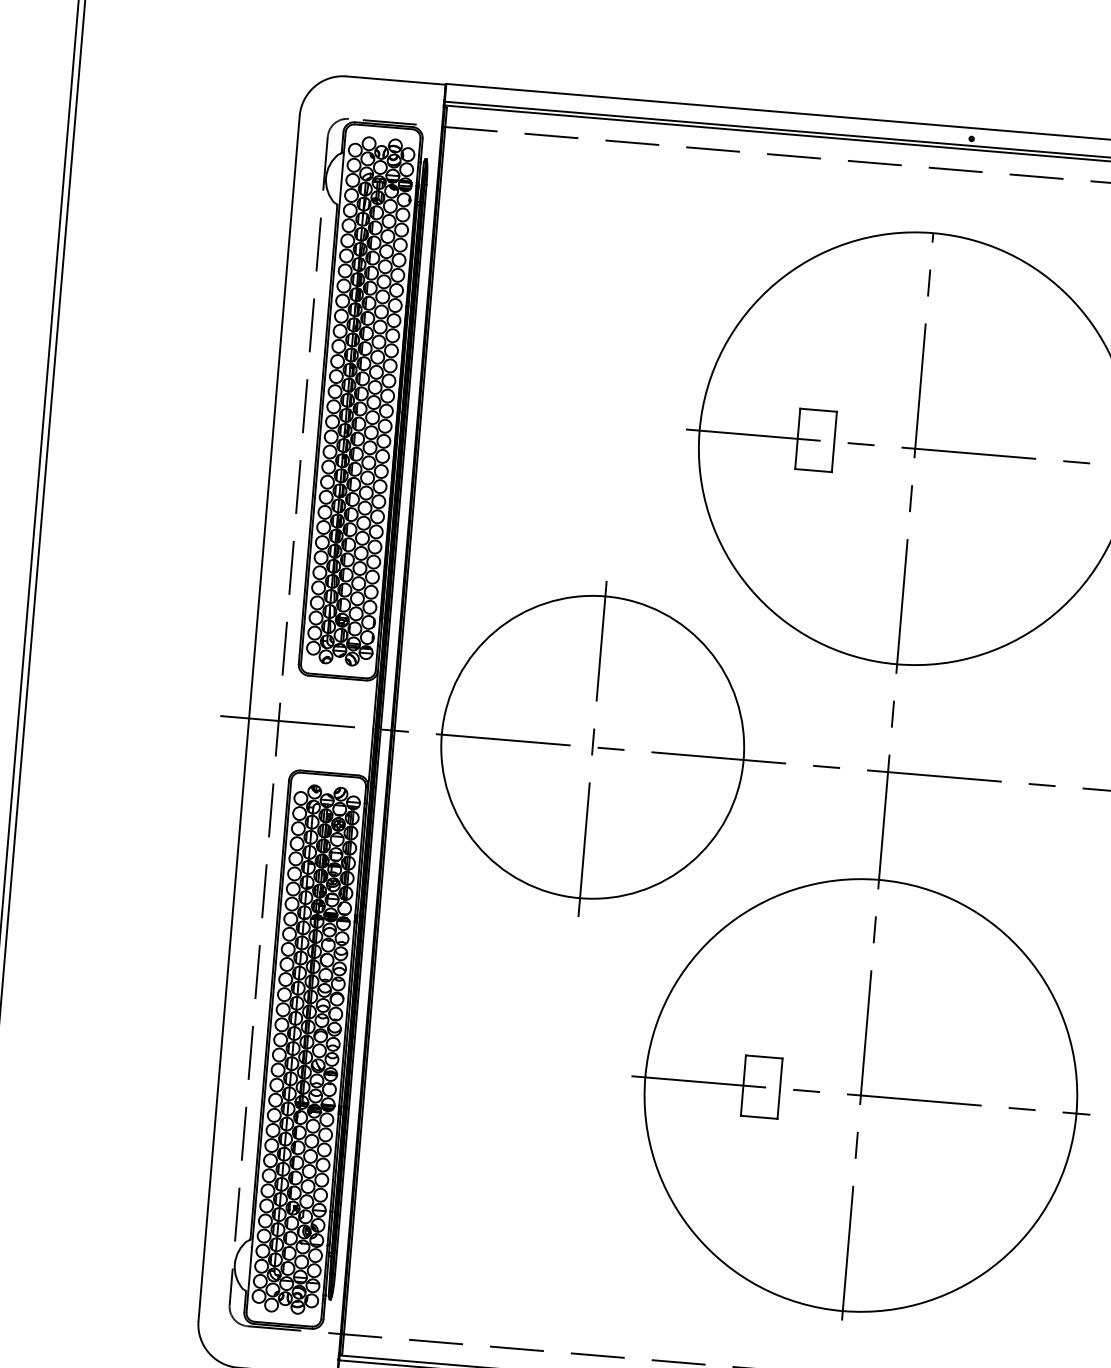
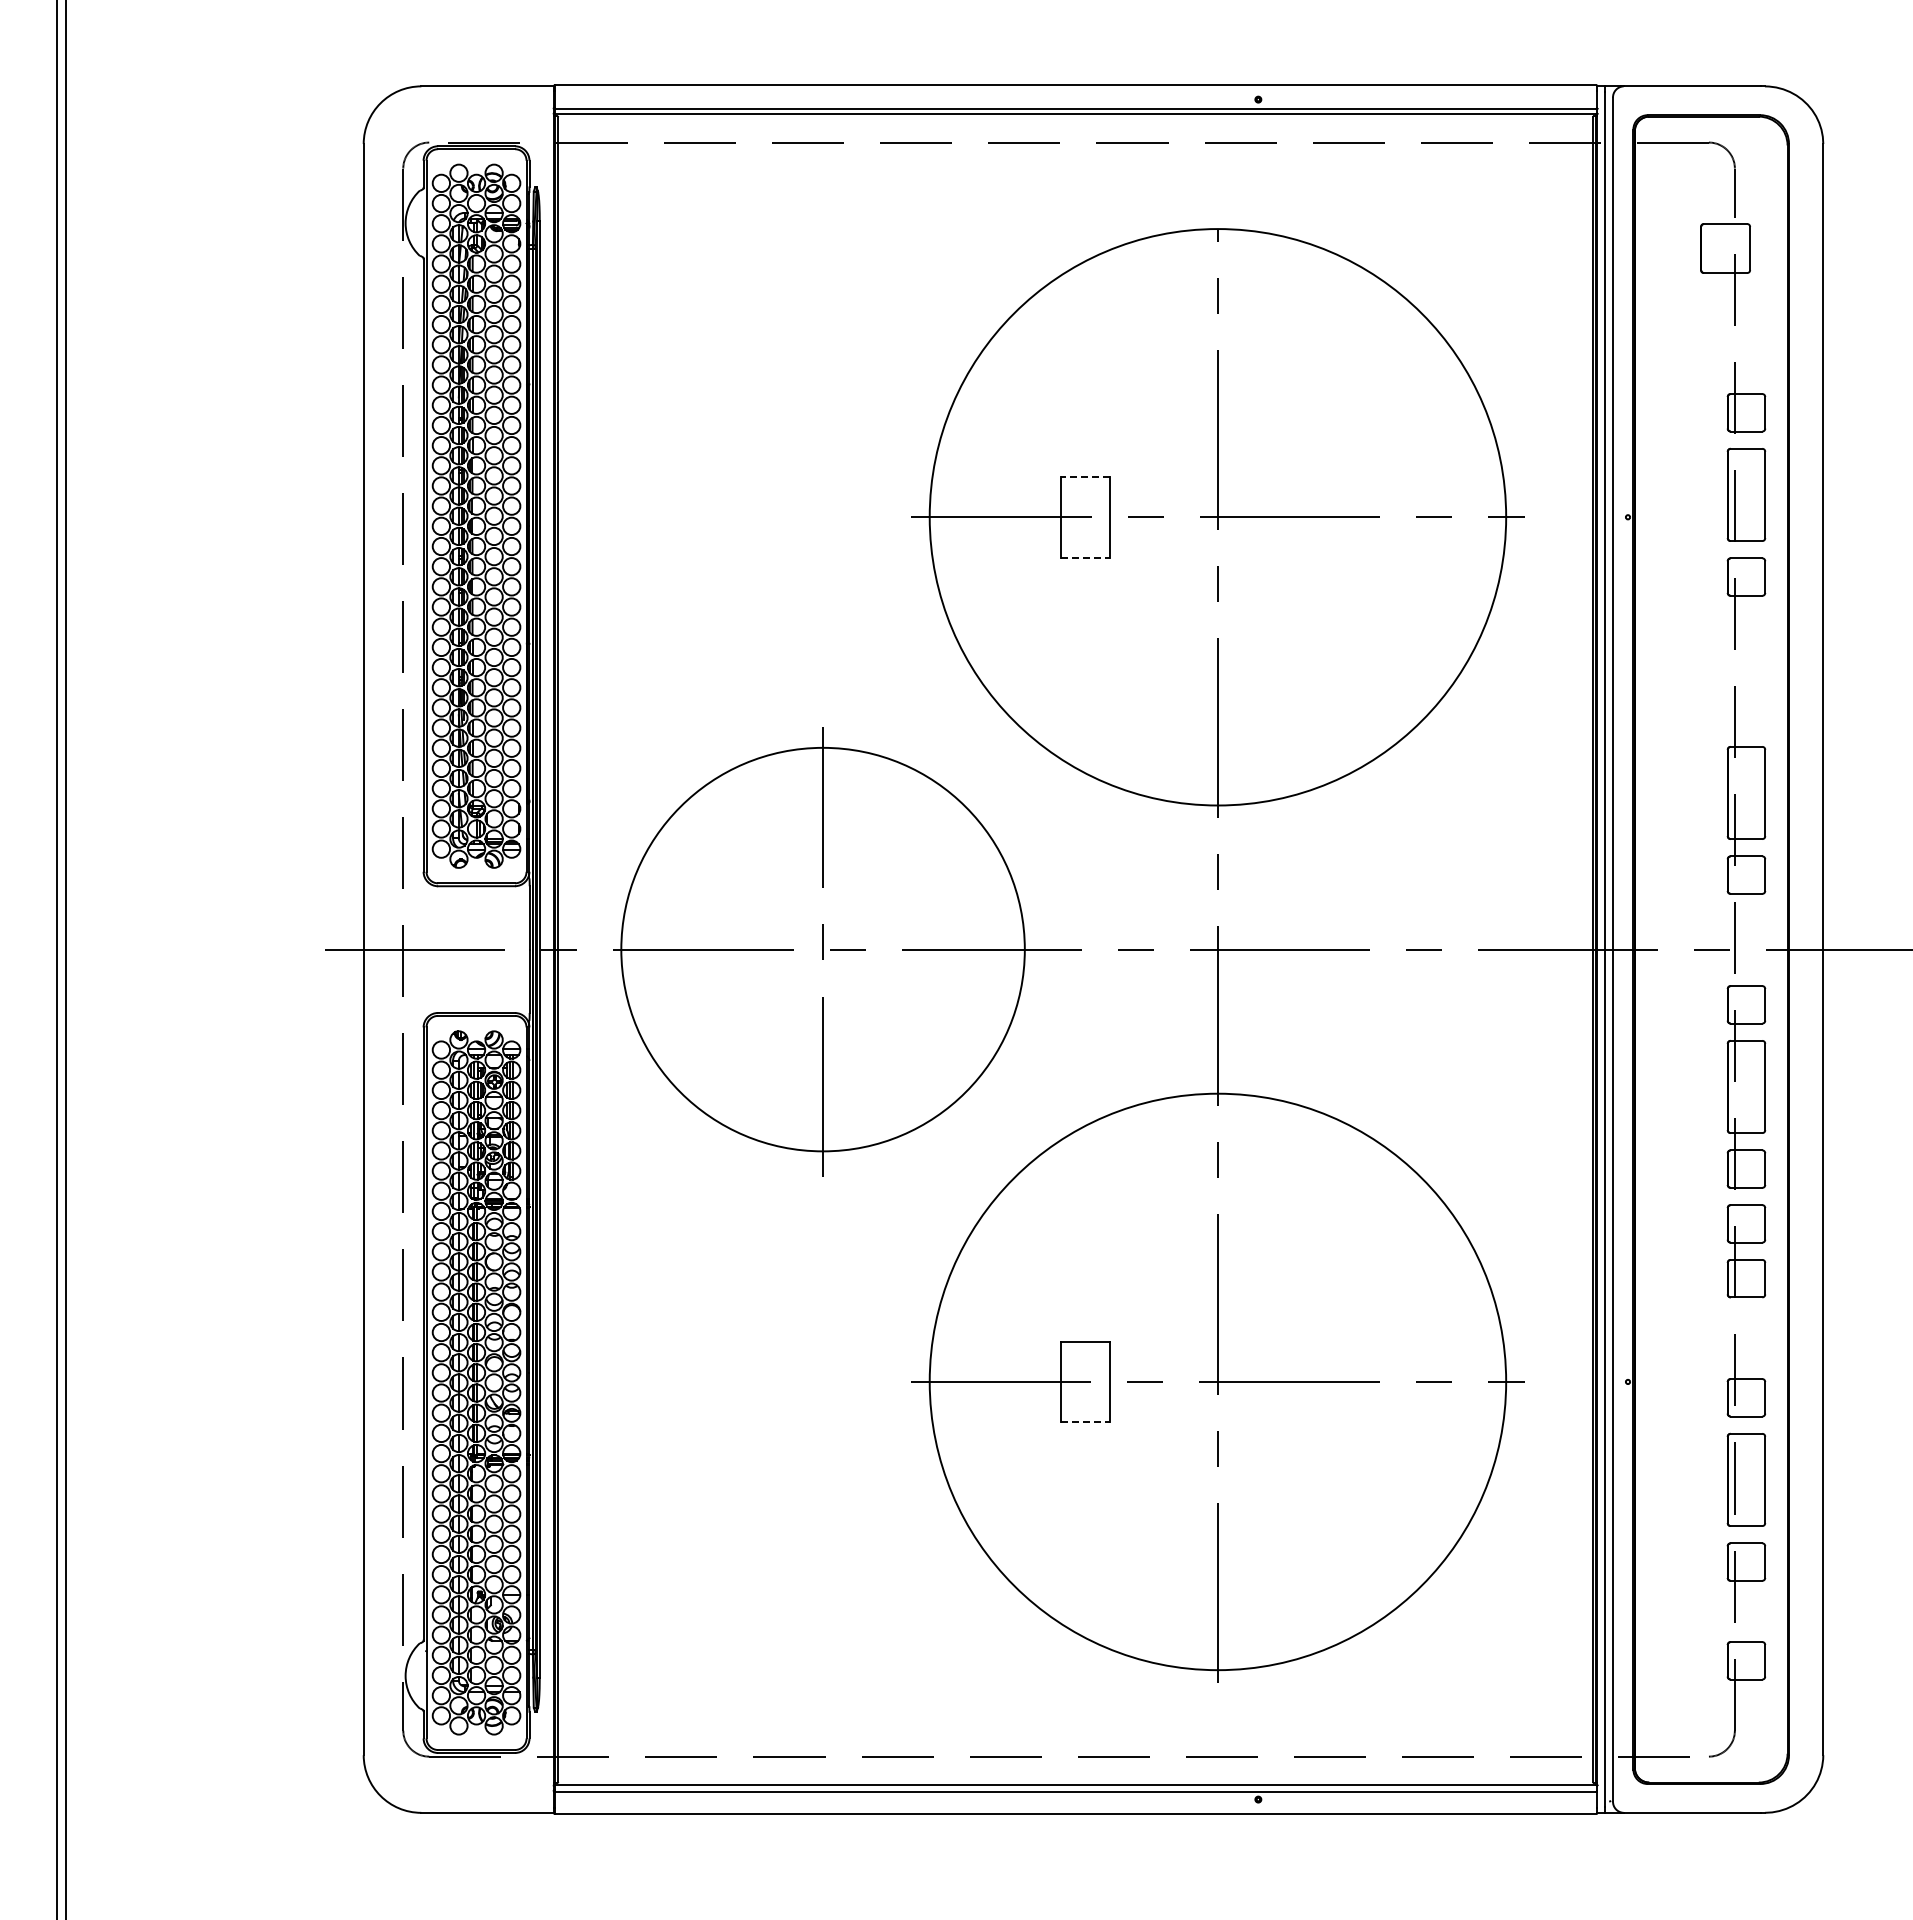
line: (817, 409) -> (1084, 476), solid -> dashed
line: (813, 470) -> (1085, 557), solid -> dashed
line: (759, 1117) -> (1085, 1422), solid -> dashed

